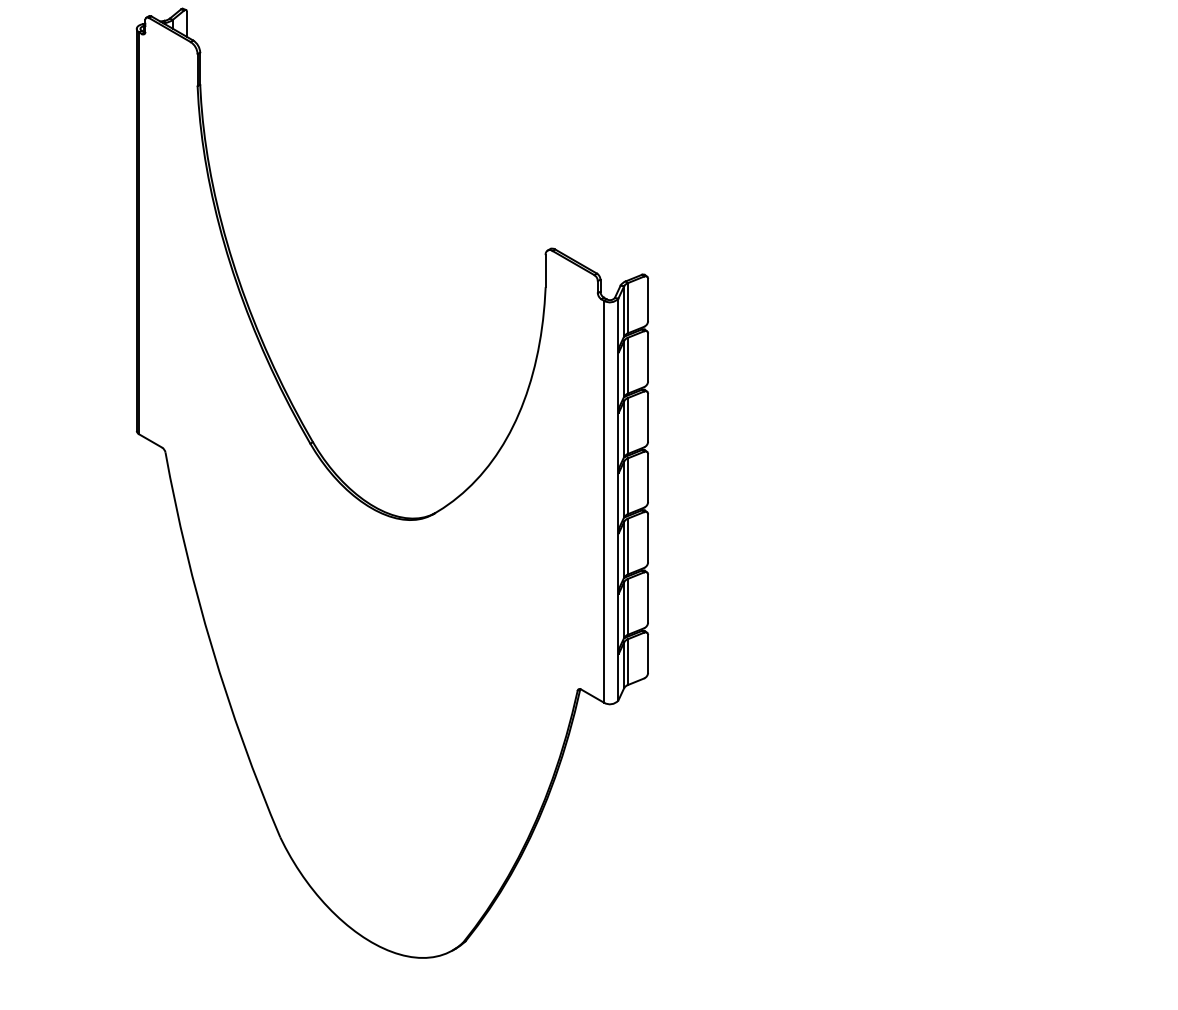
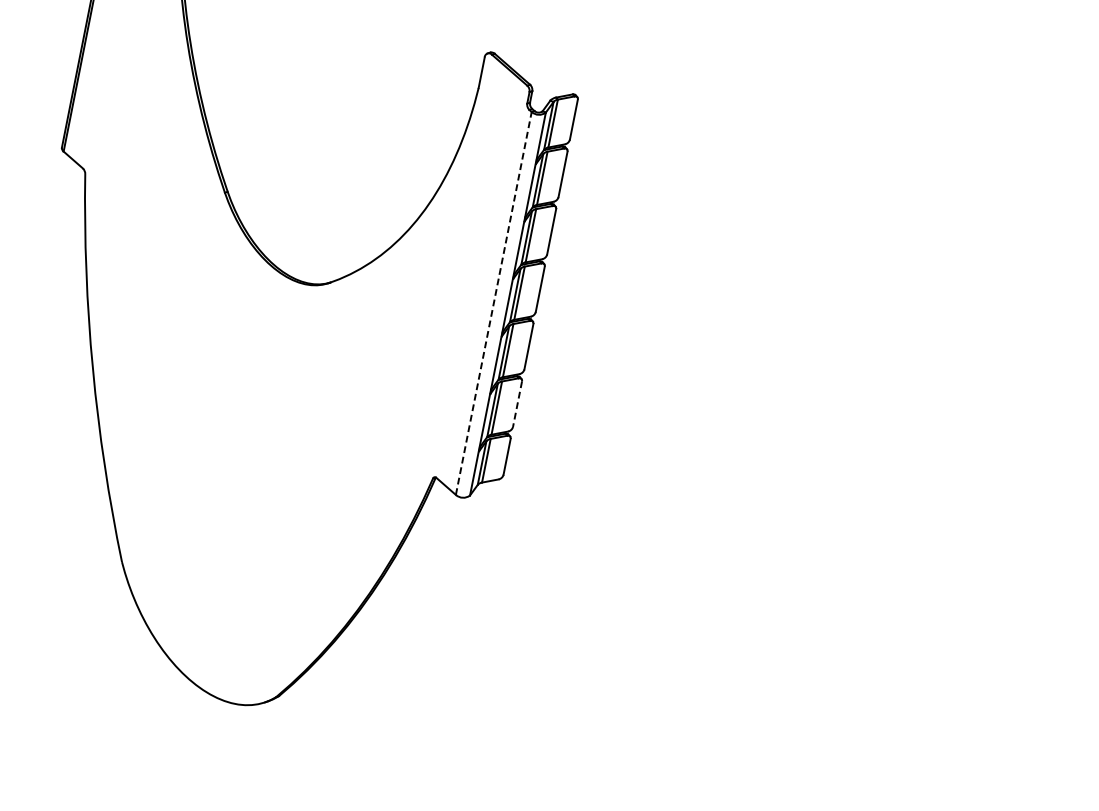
line: (604, 501) -> (494, 303), solid -> dashed
line: (648, 598) -> (517, 404), solid -> dashed

